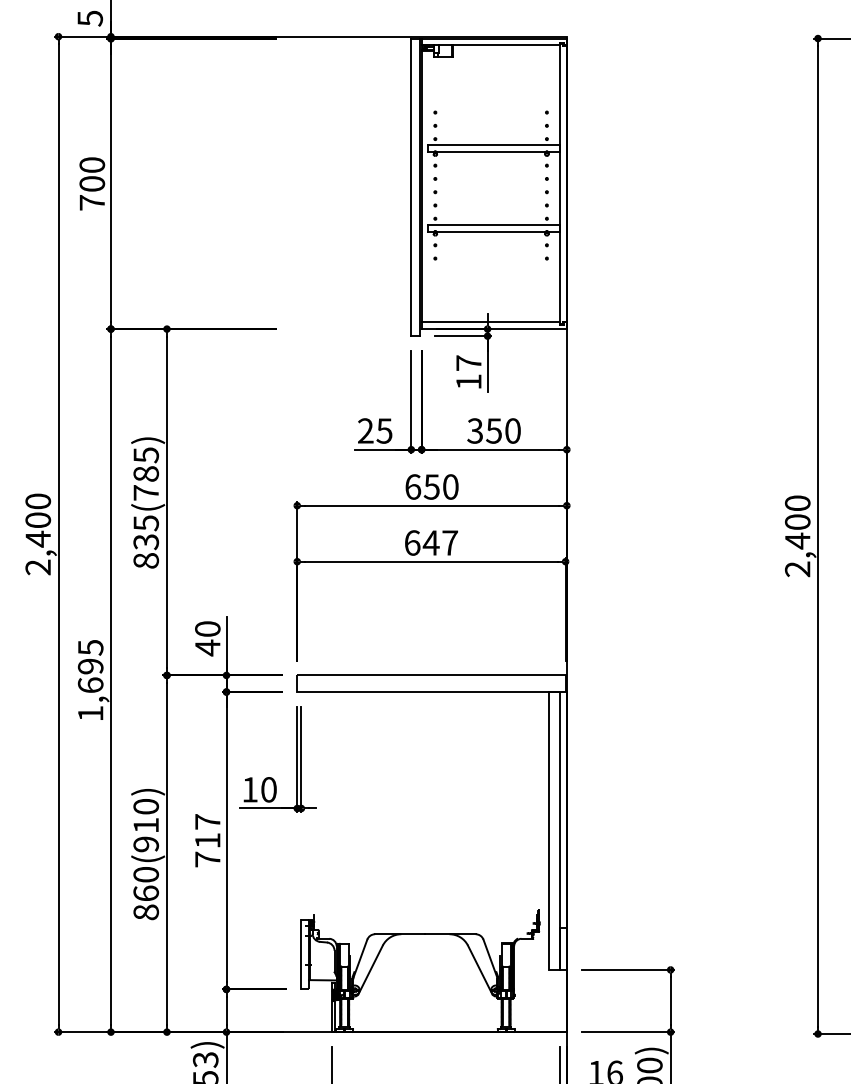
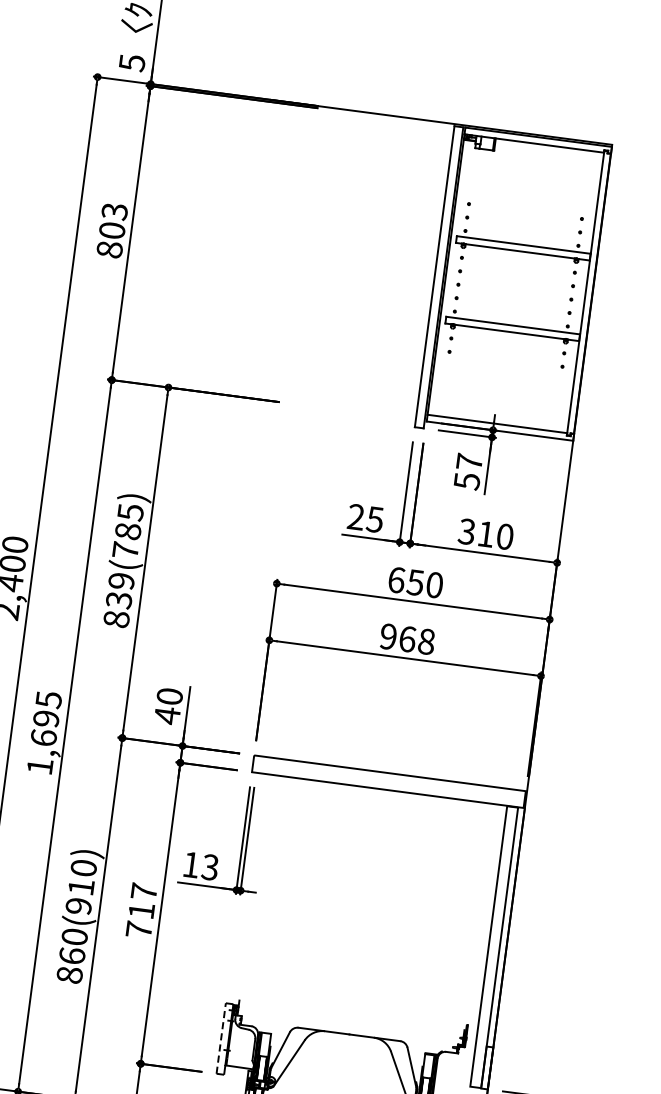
text: (92, 183) -> (112, 230), 700 -> 803
text: (468, 382) -> (466, 481), 17 -> 57
text: (493, 430) -> (485, 533), 350 -> 310
text: (145, 523) -> (120, 581), 835(785) -> 839(785)
text: (431, 542) -> (407, 638), 647 -> 968
text: (268, 789) -> (209, 867), 10 -> 13
line: (301, 954) -> (221, 1038), solid -> dashed

